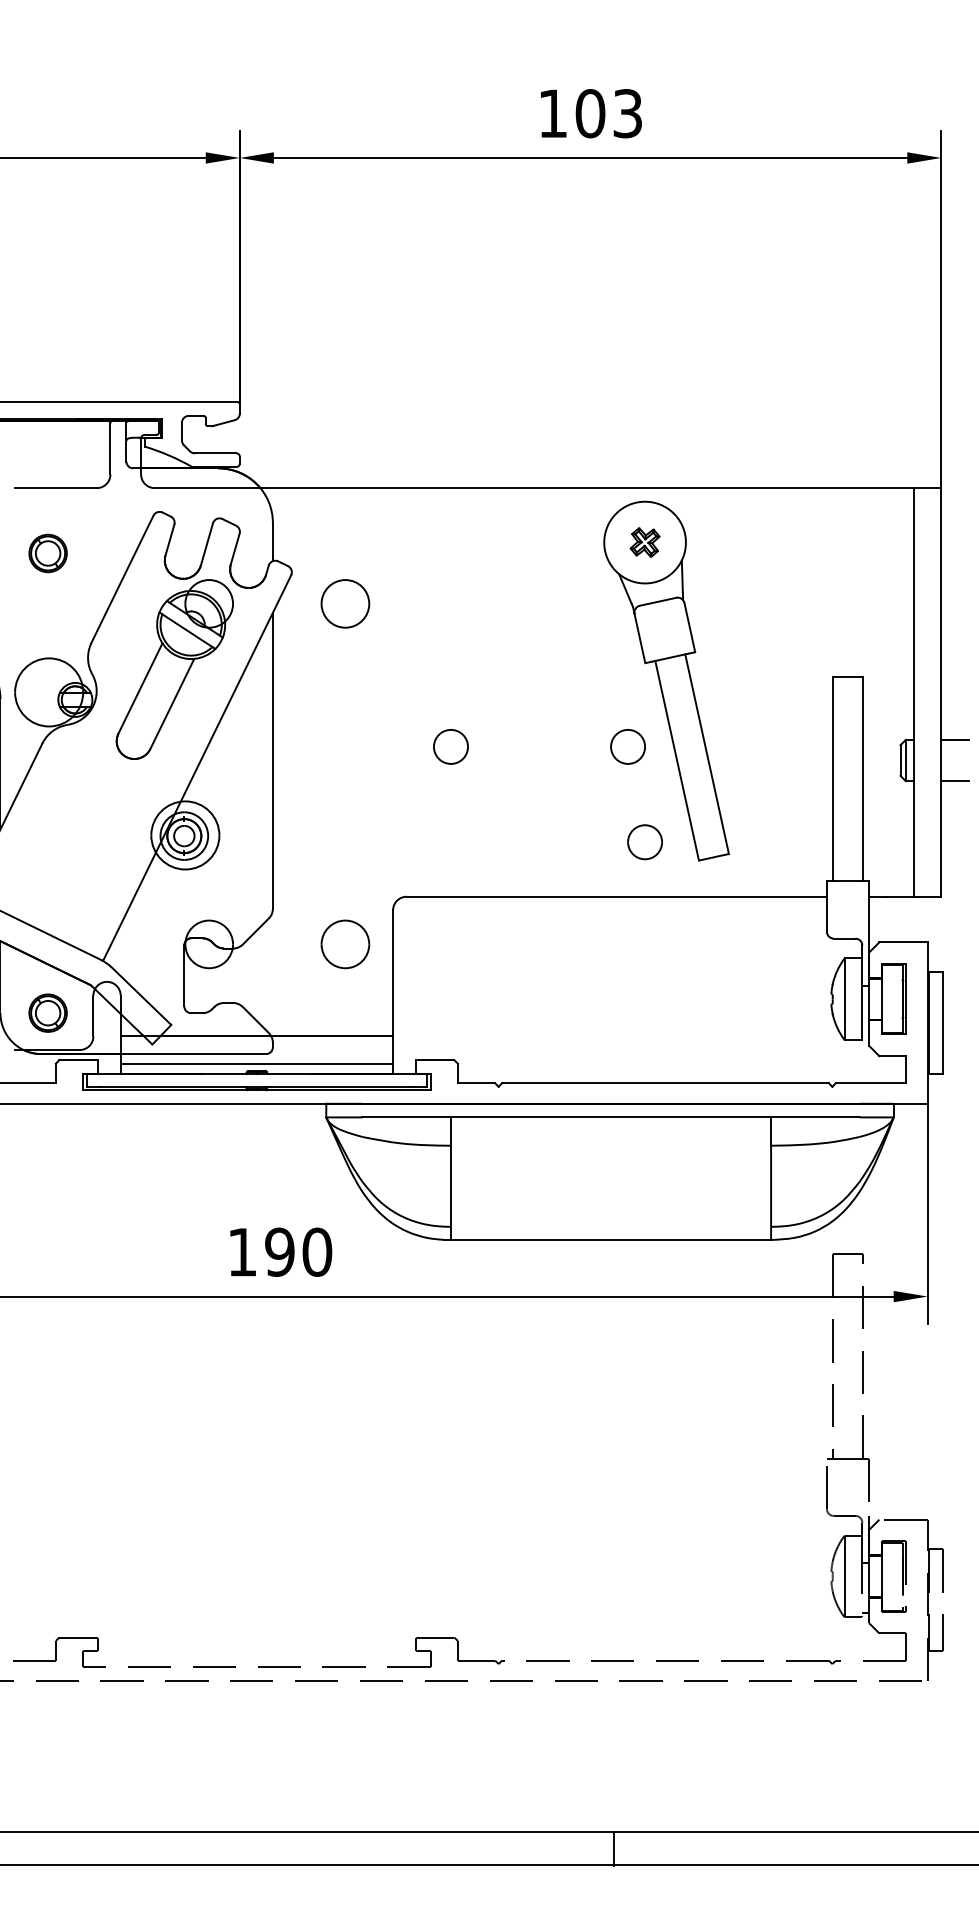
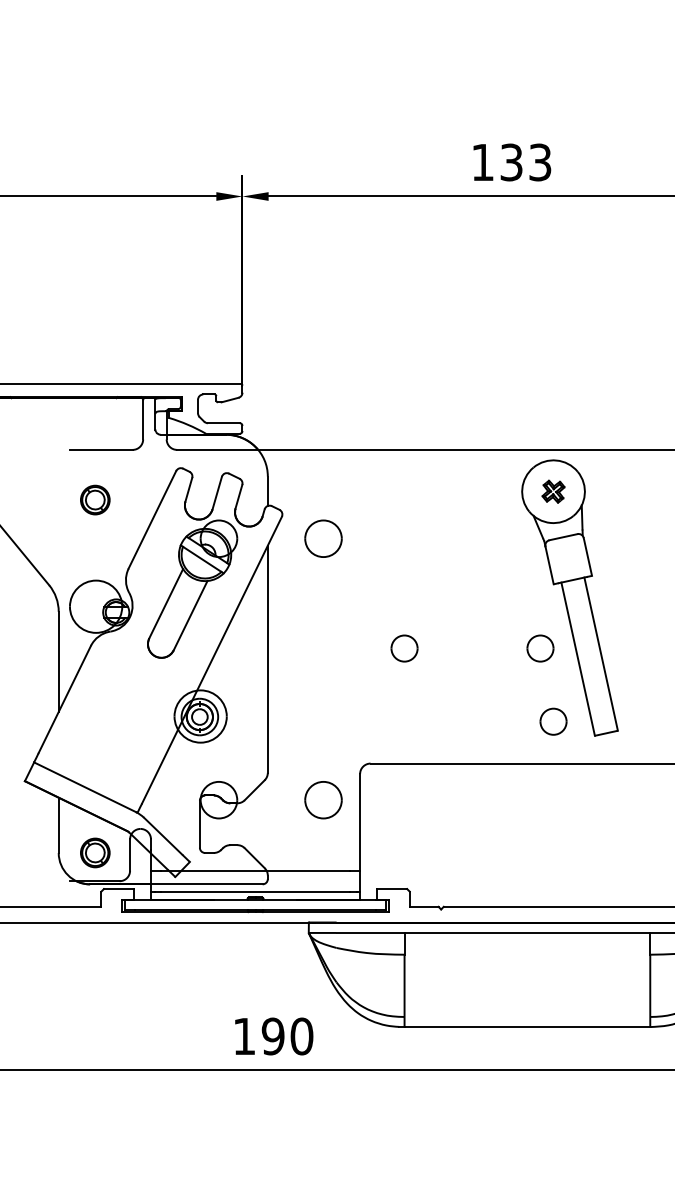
text: (590, 113) -> (511, 162), 103 -> 133

